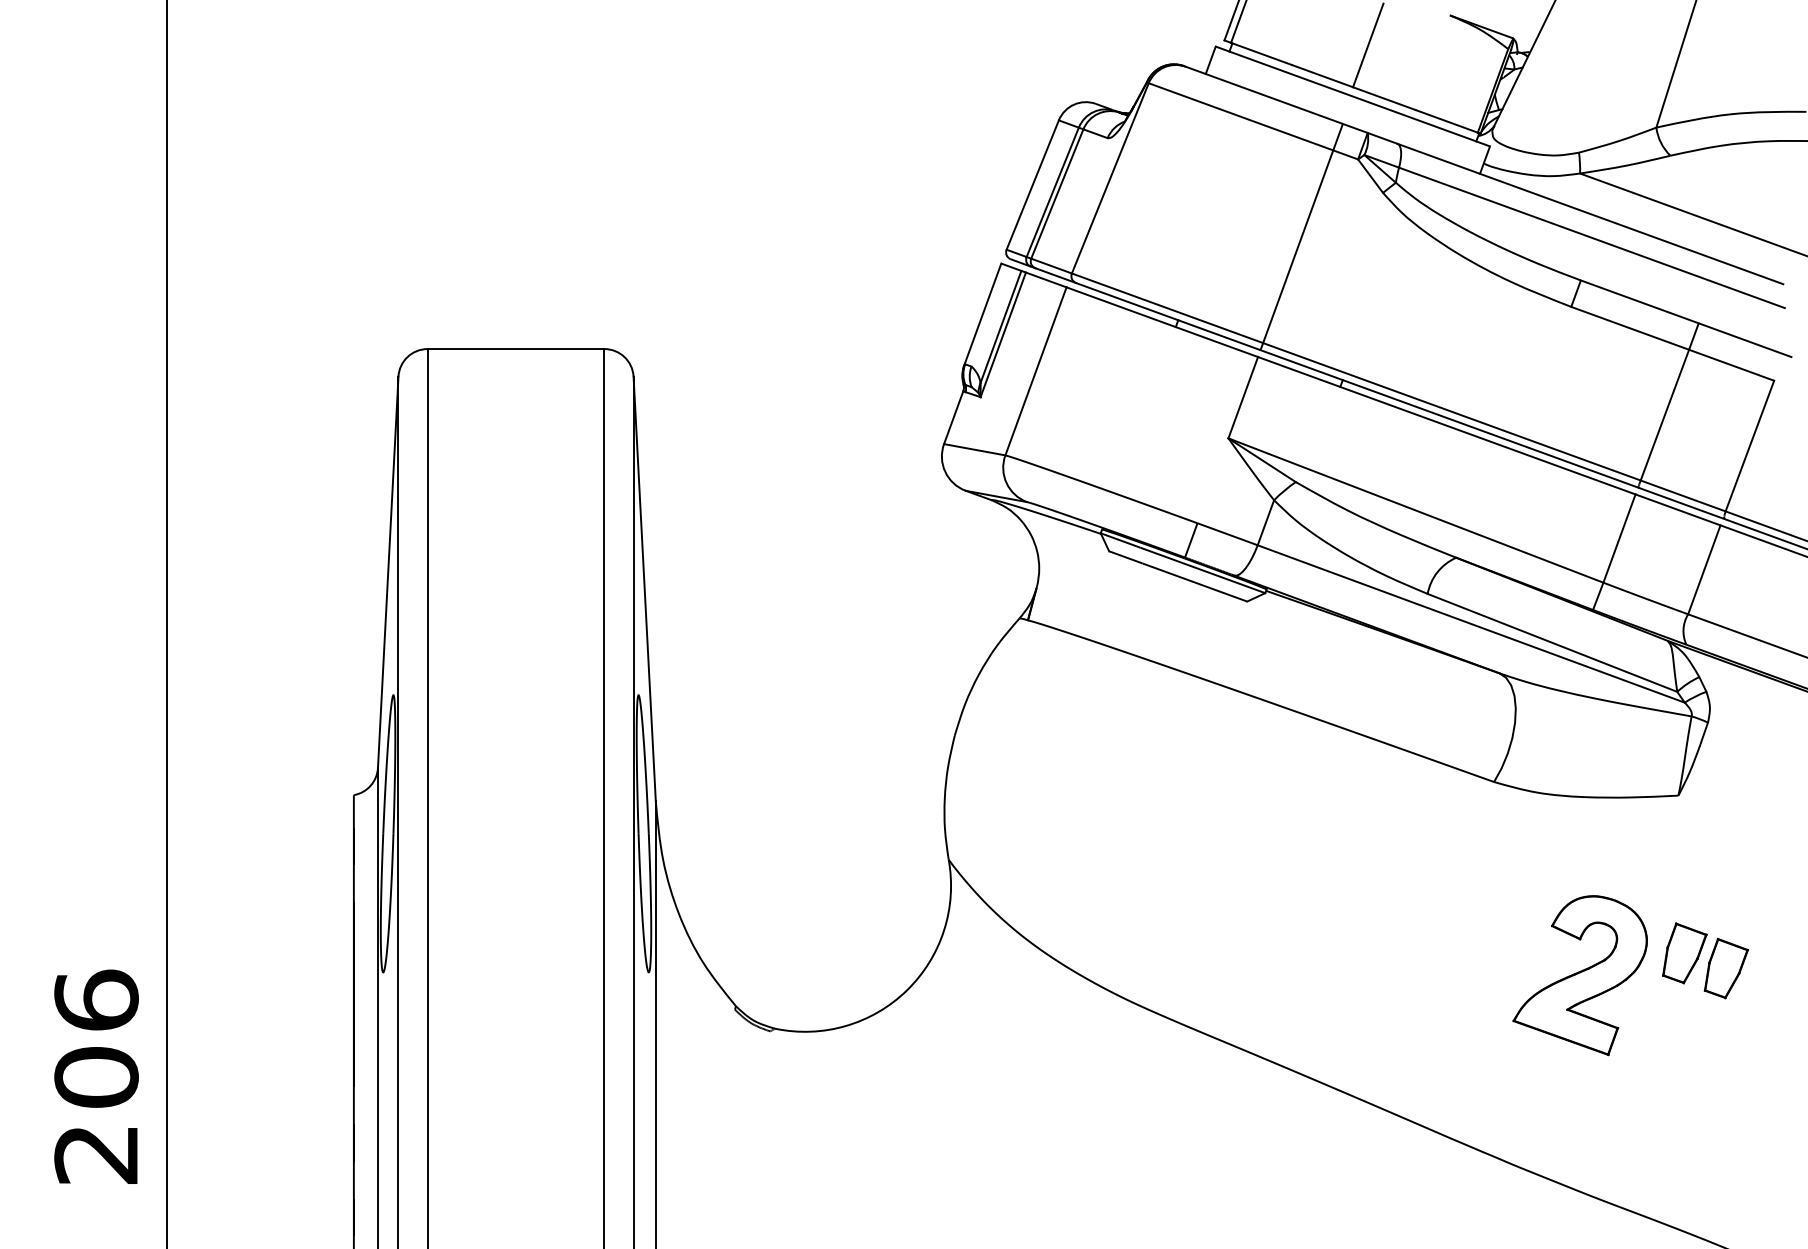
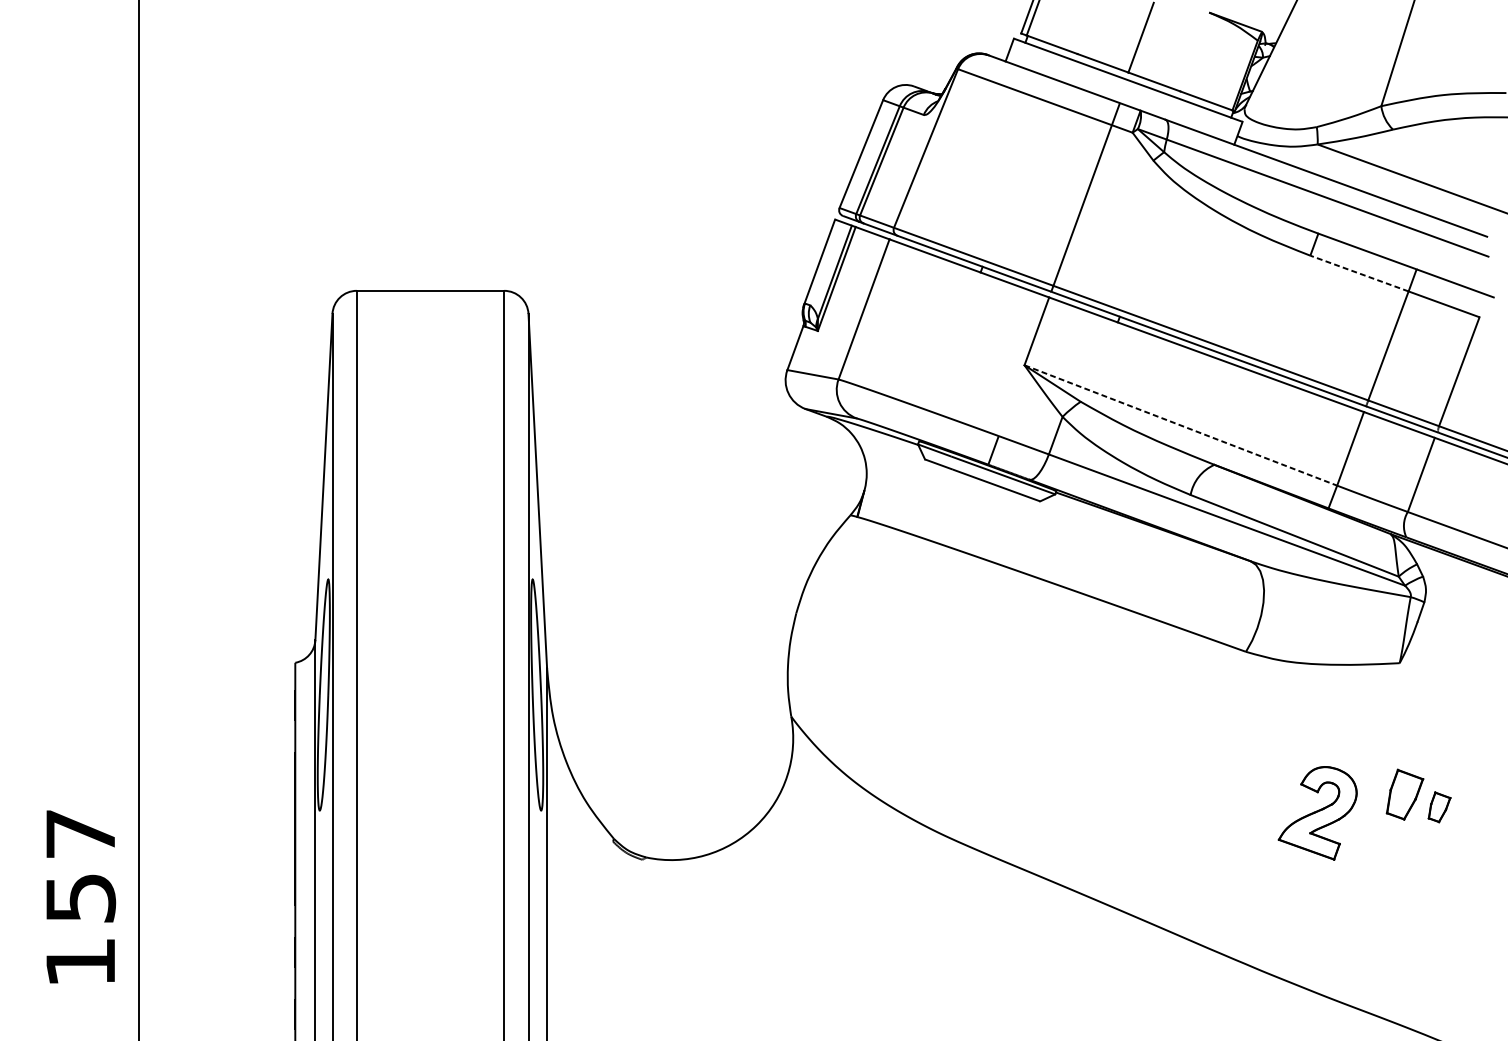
line: (1630, 328) -> (1359, 273), solid -> dashed
line: (1415, 510) -> (1180, 425), solid -> dashed
part: (1725, 968) -> (1438, 807), size x0.6
part: (1579, 975) -> (1317, 813), size x0.7
text: (96, 1076) -> (80, 897), 206 -> 157

